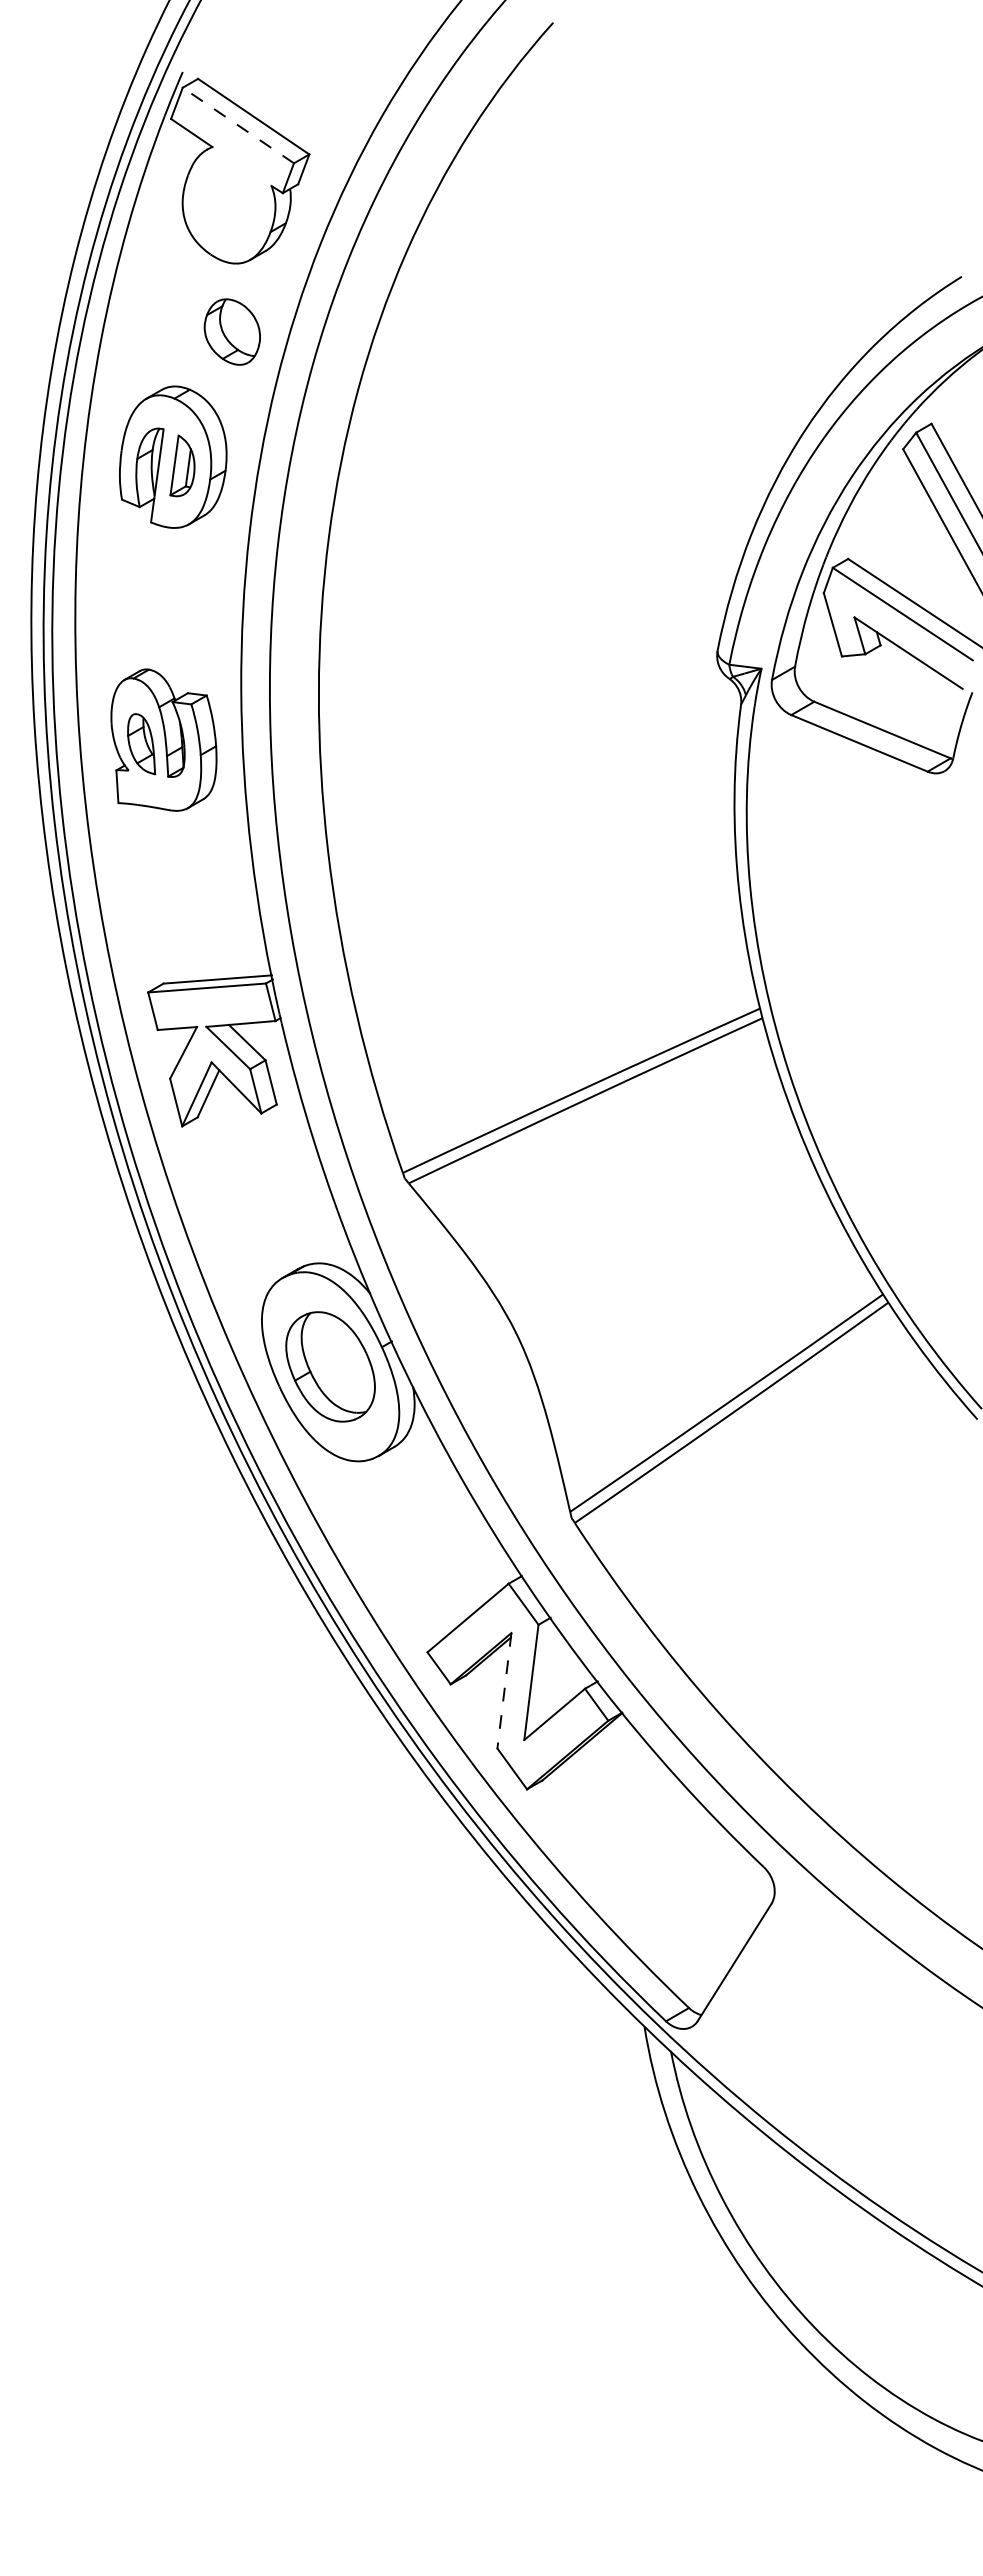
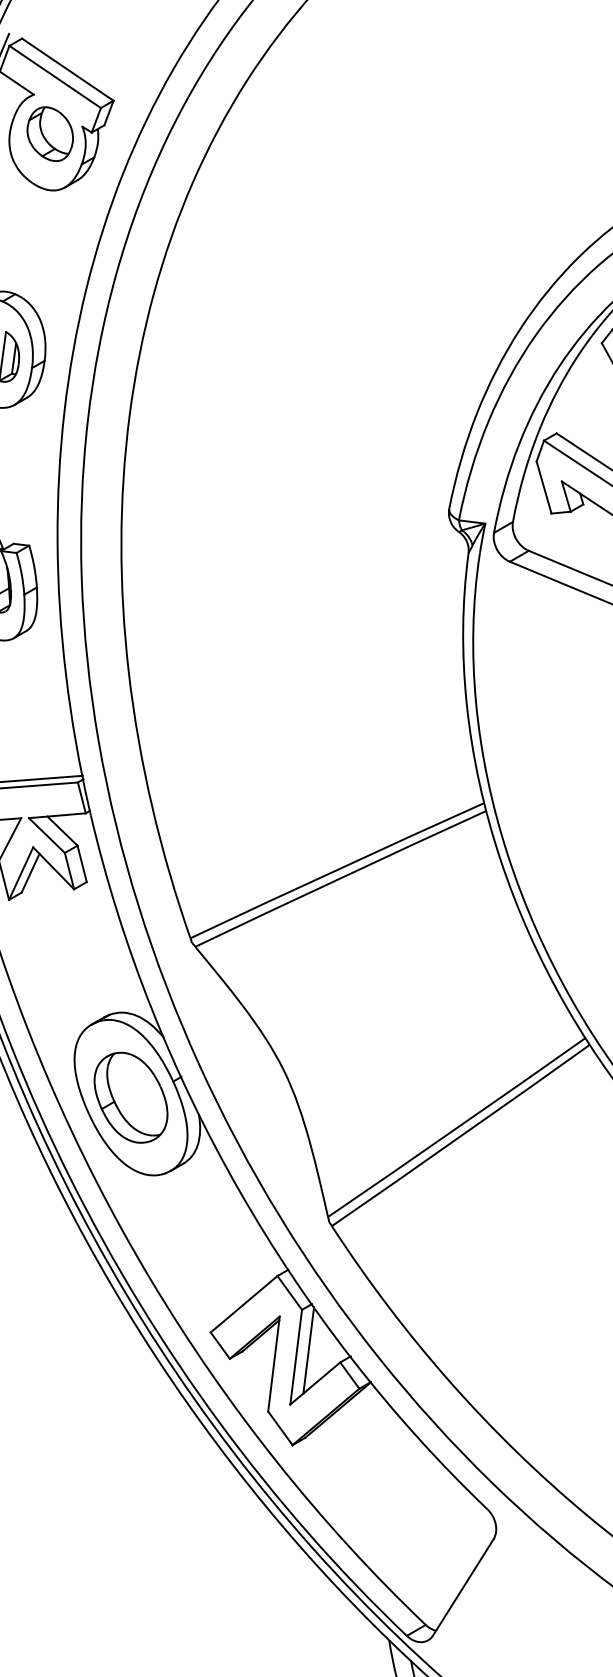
line: (237, 125) -> (54, 76), dashed -> solid
part: (231, 331) -> (49, 133), moved
line: (546, 1673) -> (308, 1349), added
line: (504, 1691) -> (274, 1364), dashed -> solid

